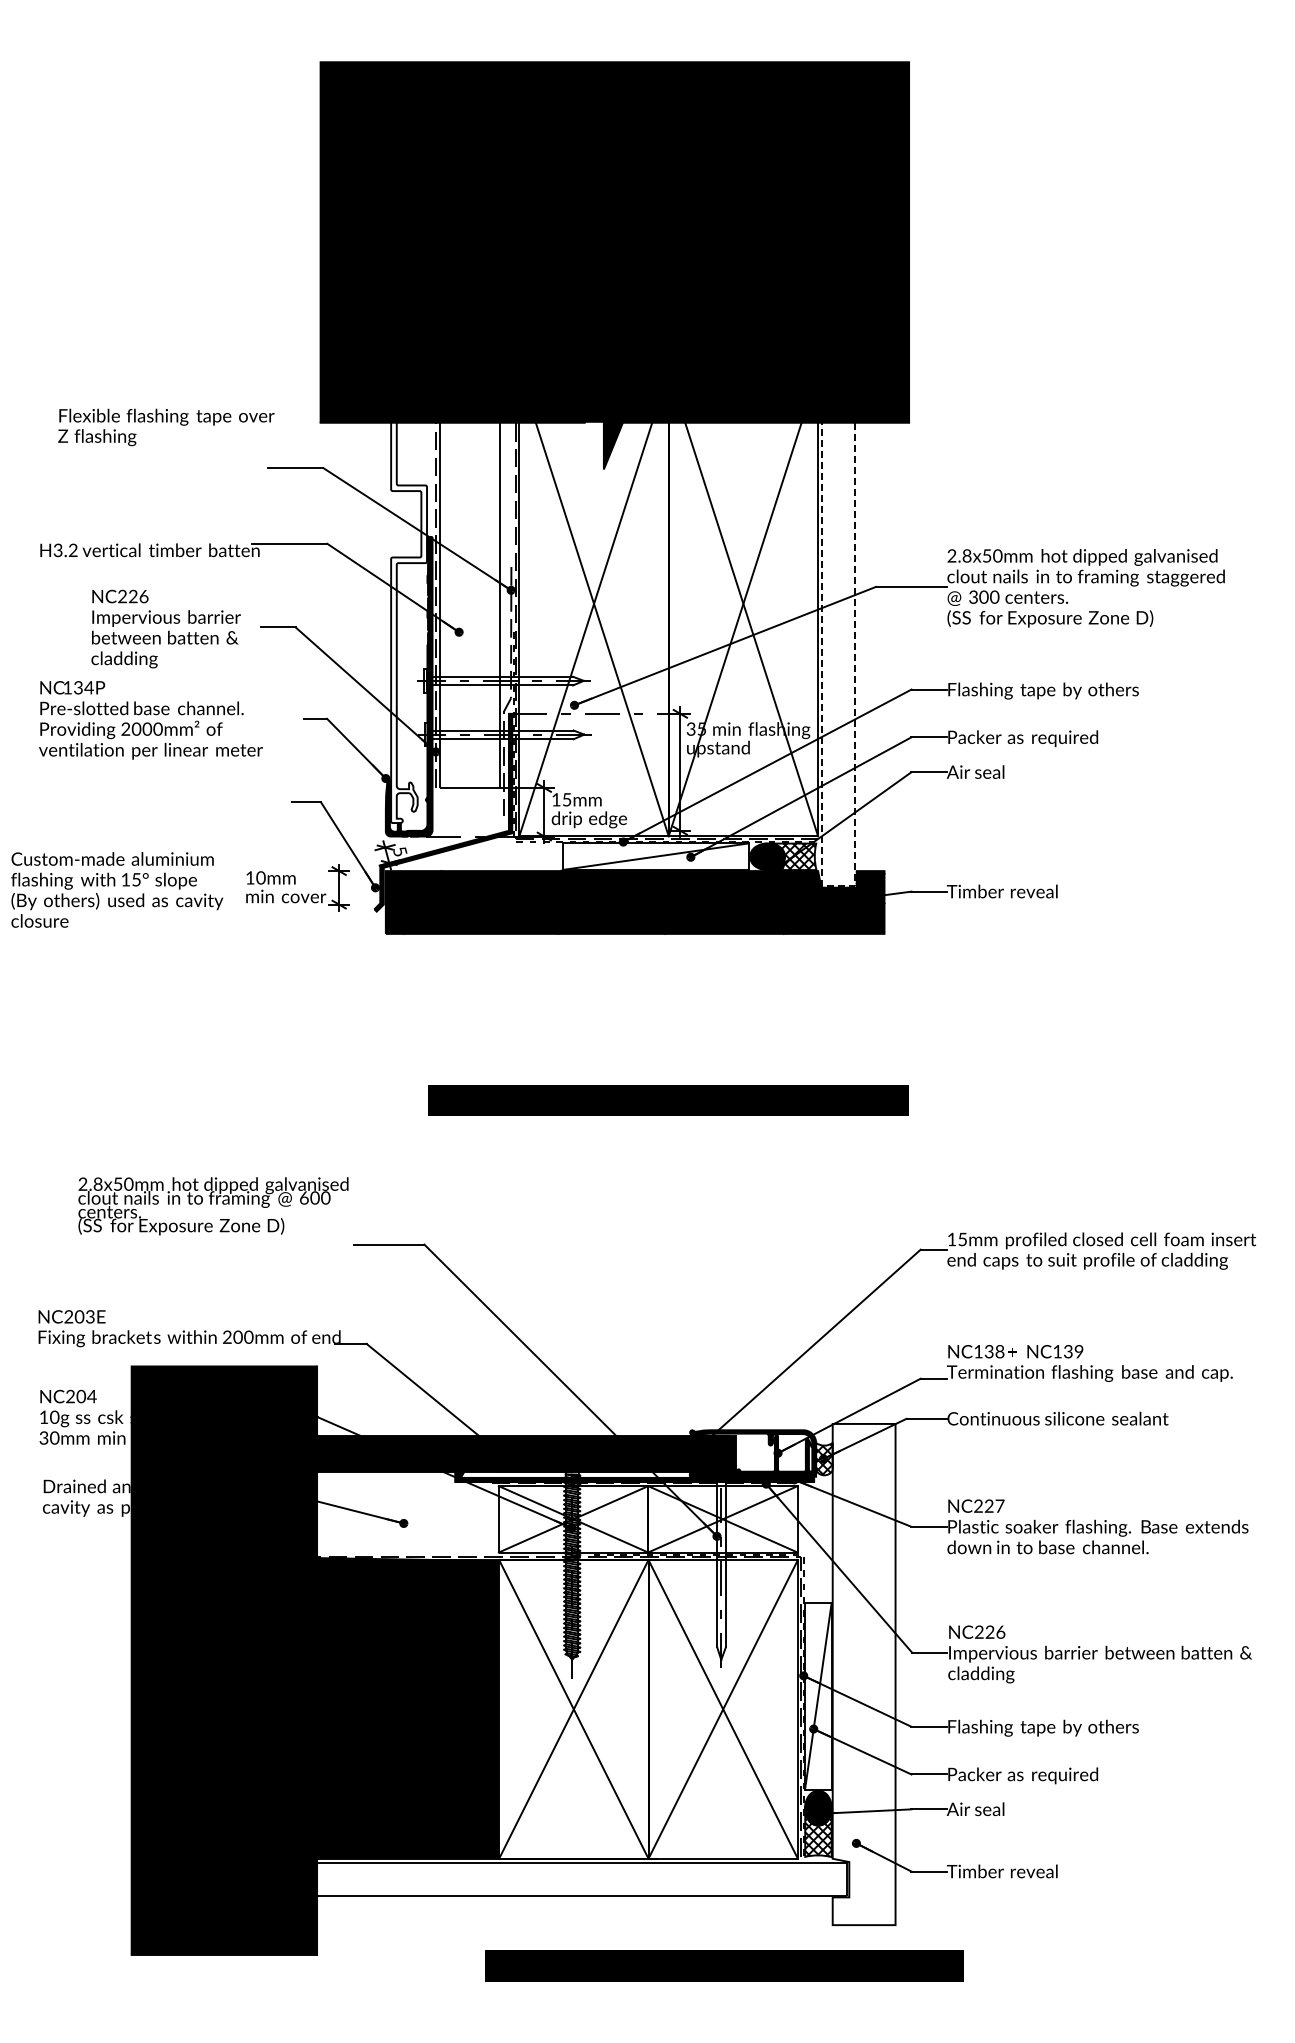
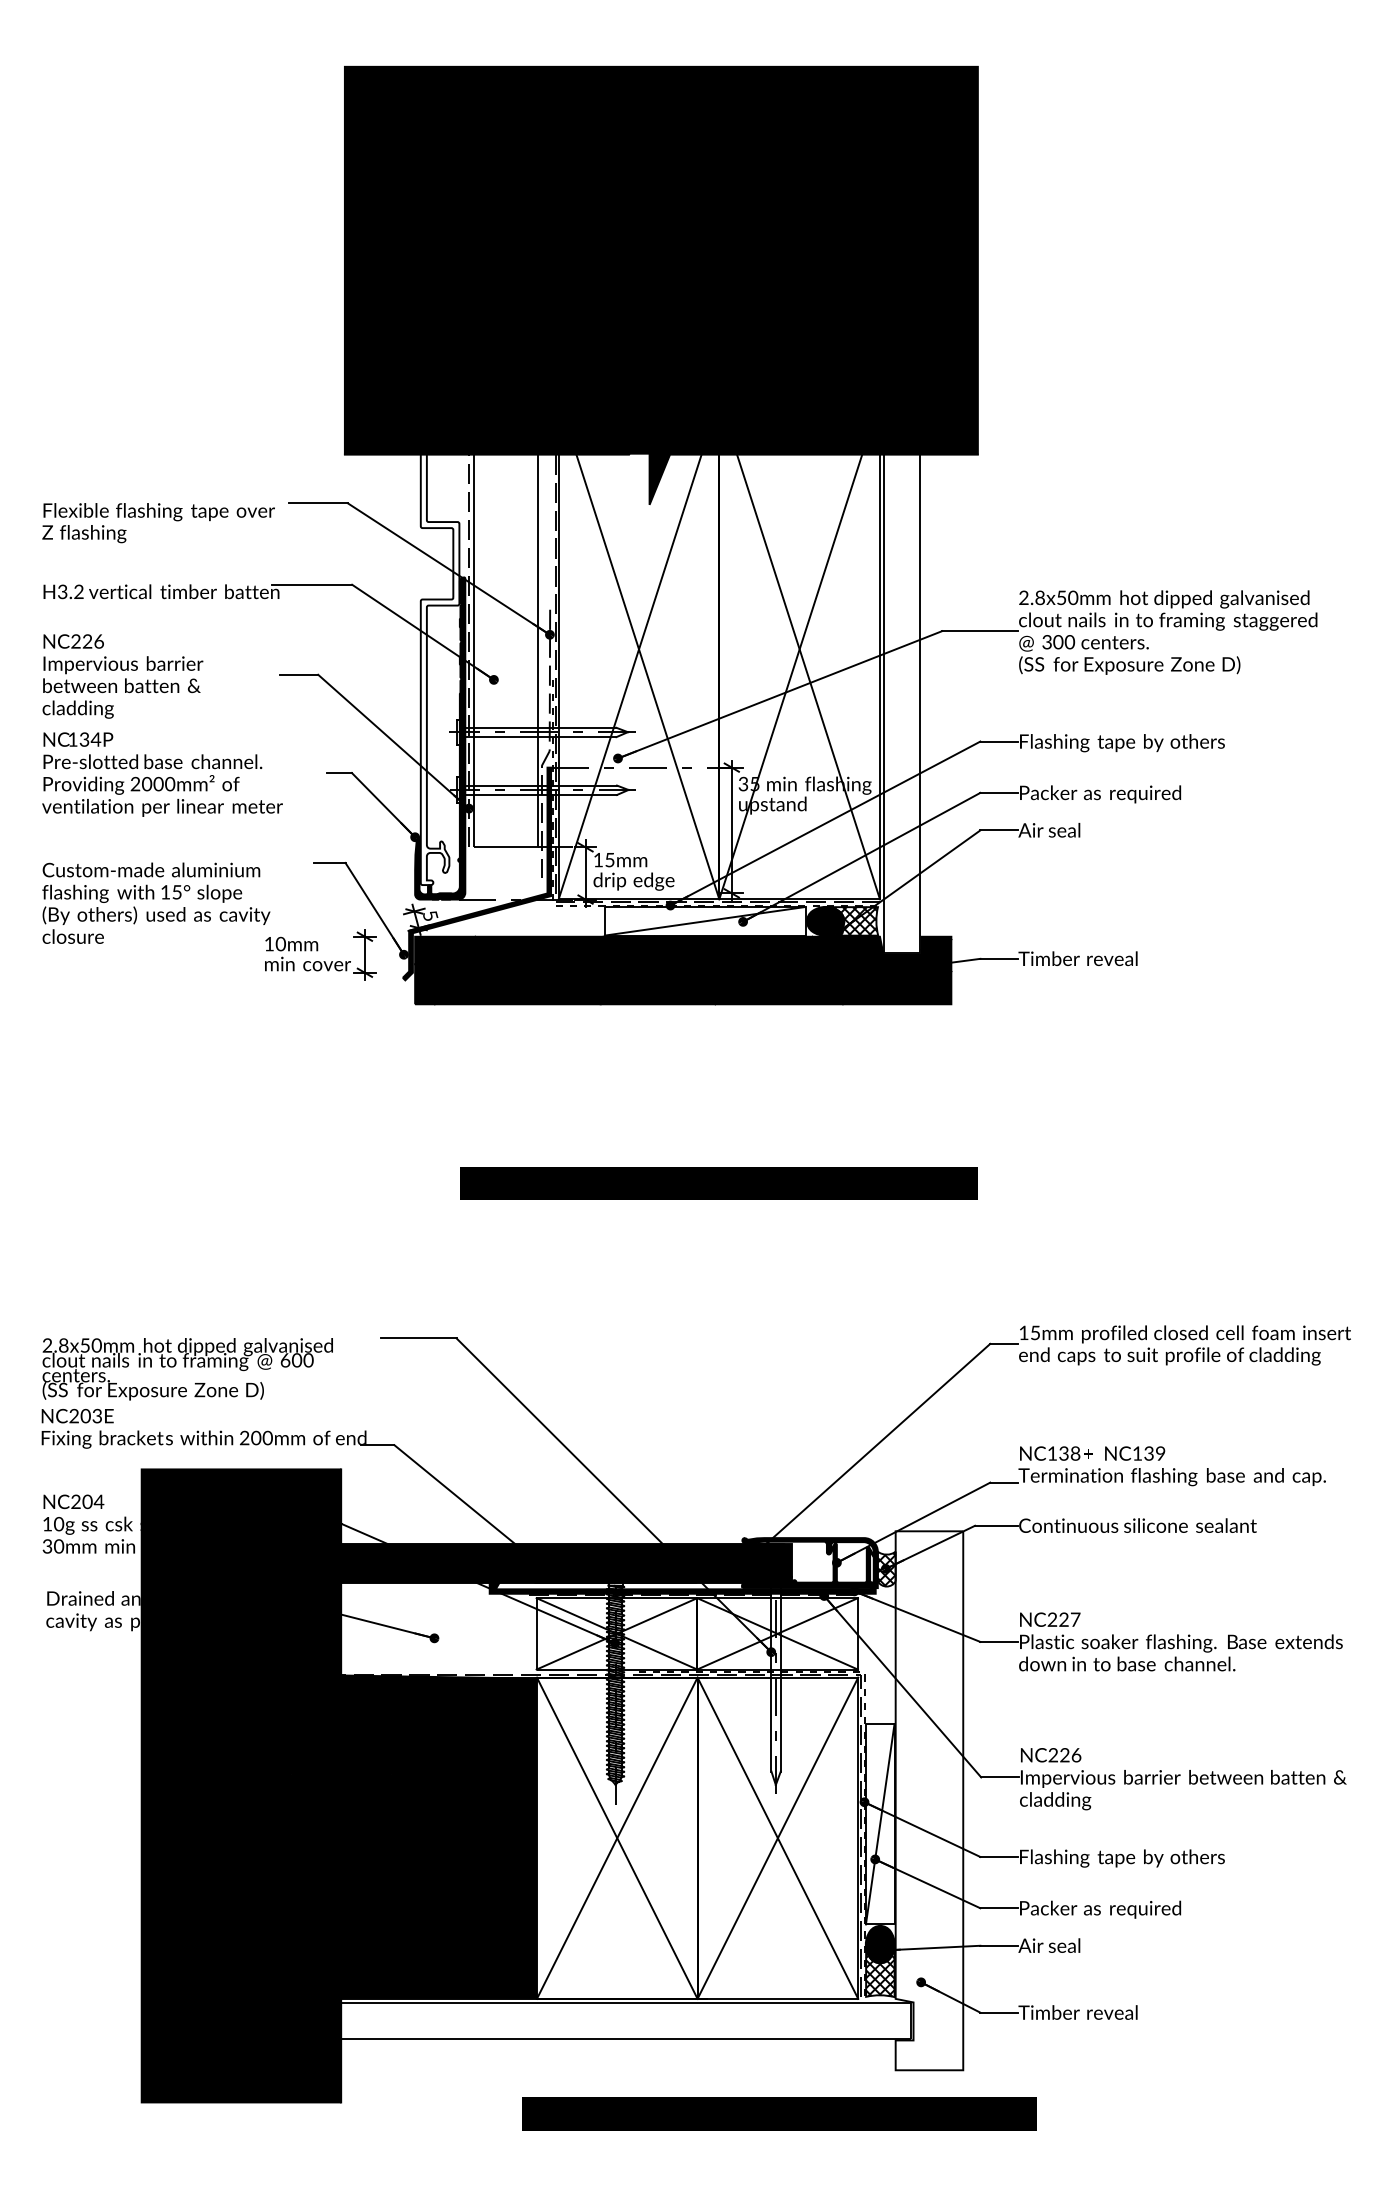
text: (166, 427) -> (158, 523), moved
text: (165, 628) -> (122, 675), moved
line: (838, 885) -> (901, 952), dashed -> solid
text: (117, 889) -> (156, 902), moved
text: (213, 1206) -> (187, 1369), moved

